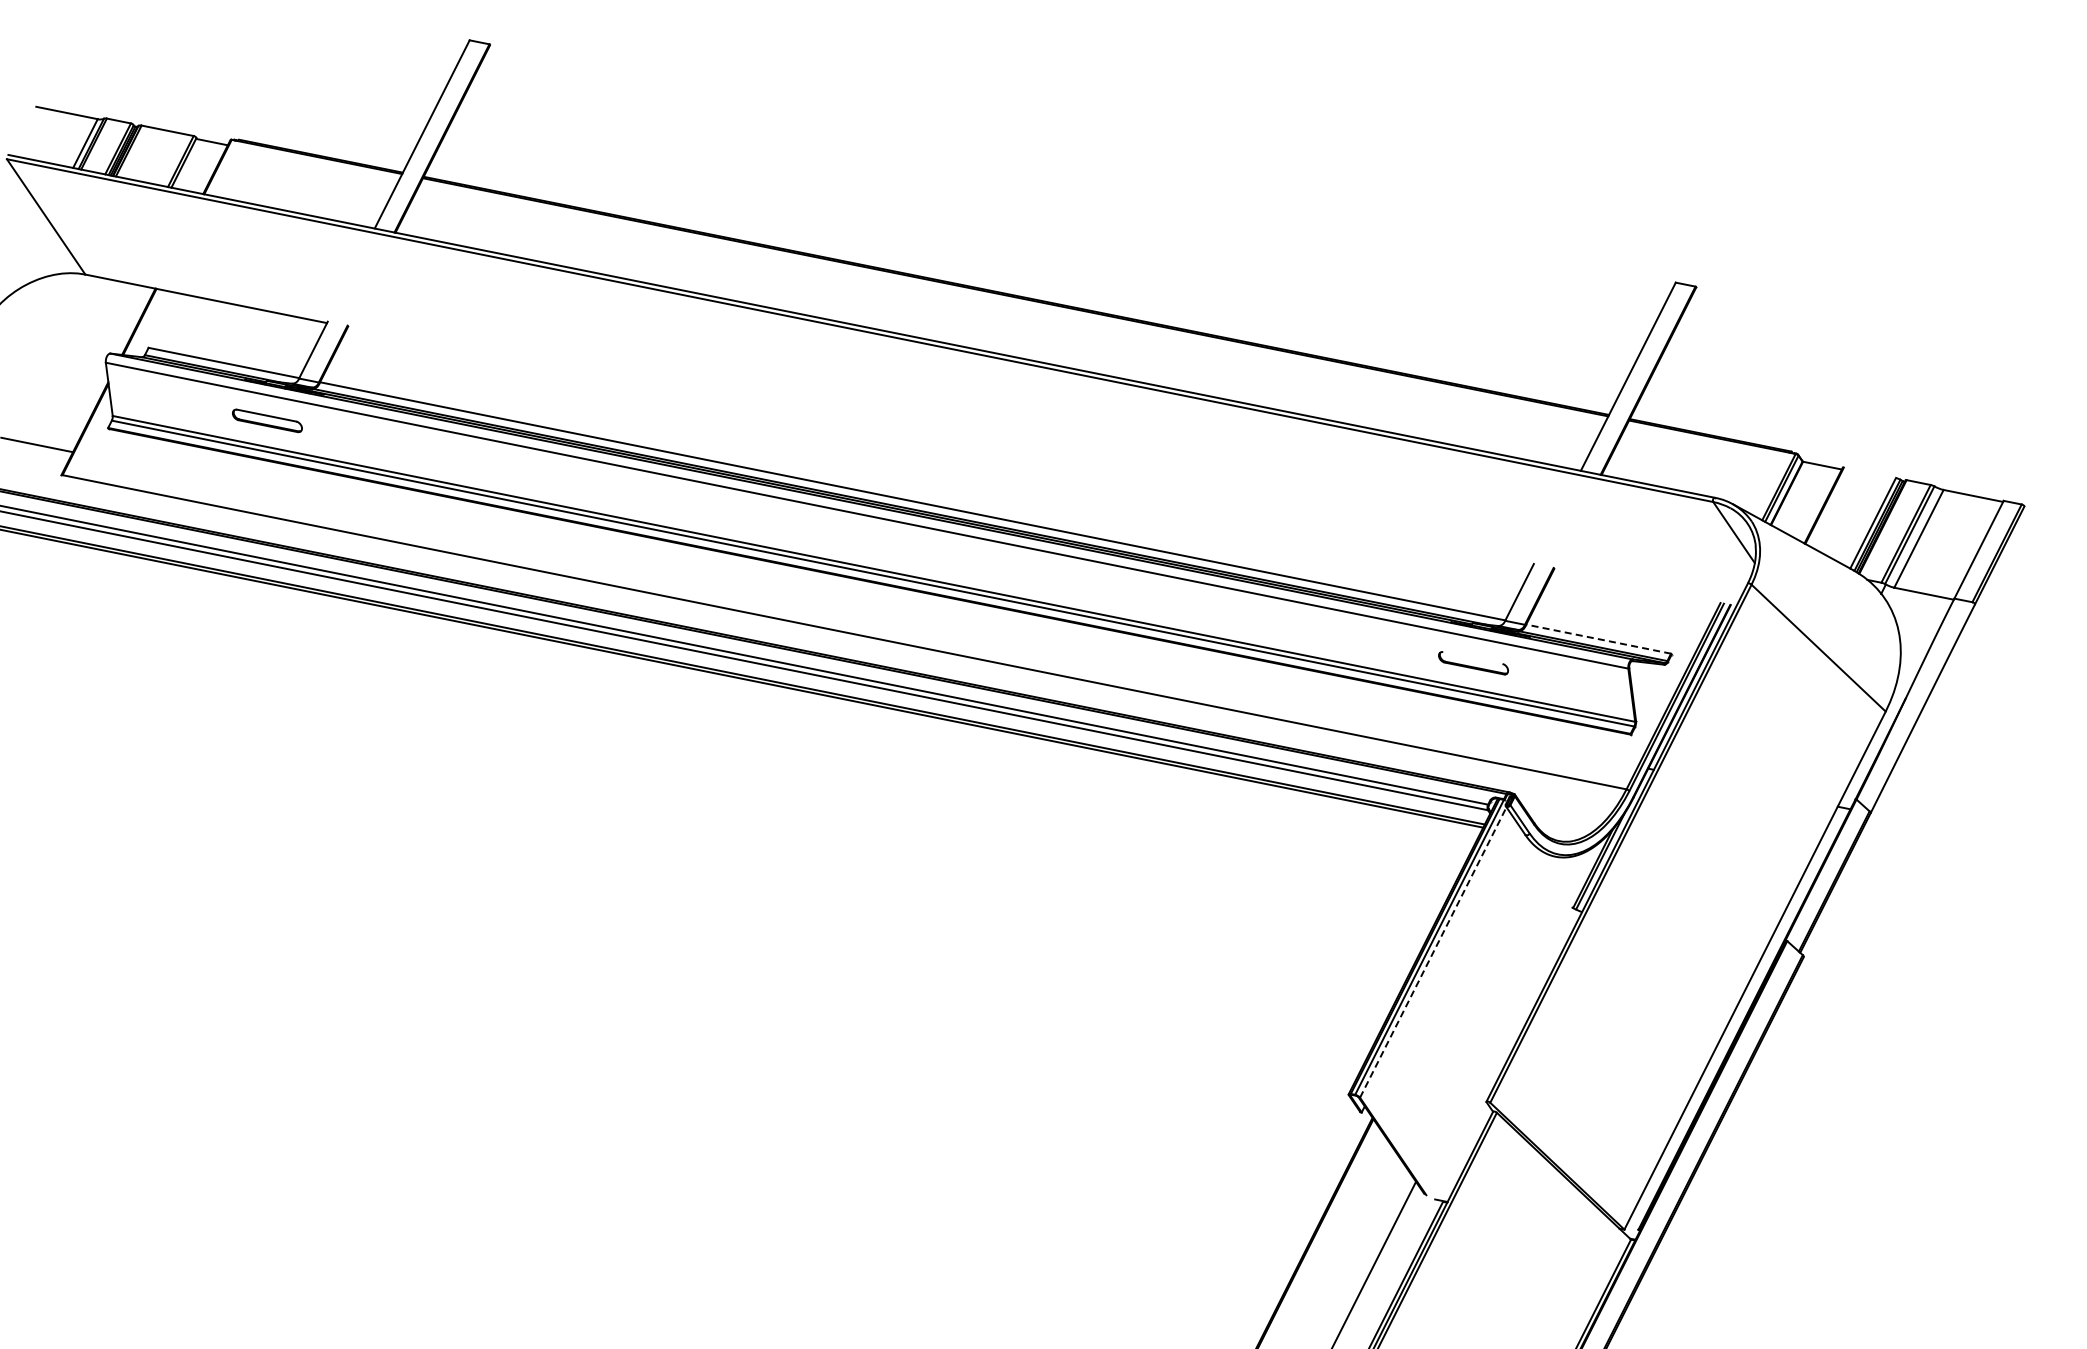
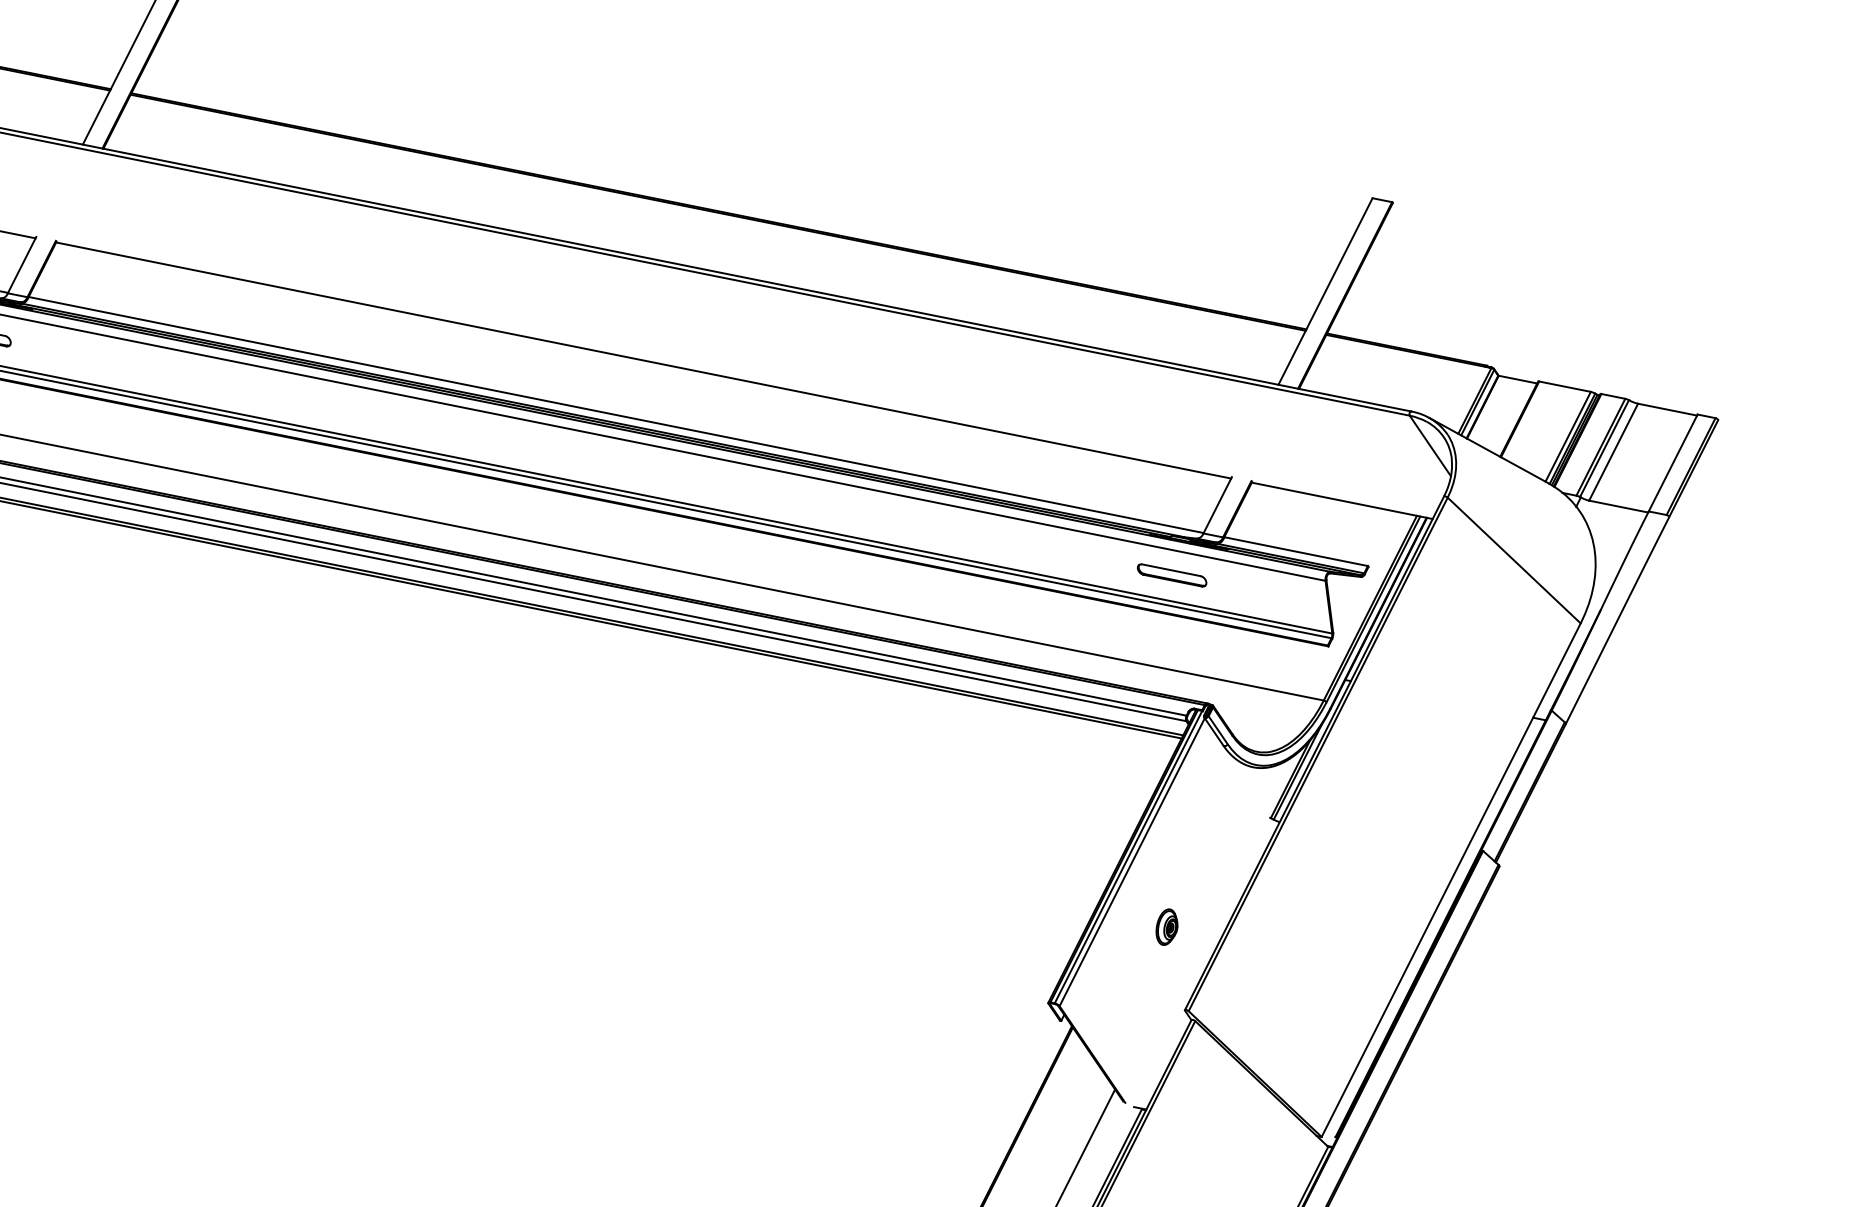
line: (940, 446) -> (643, 360), added
line: (1869, 472) -> (1564, 386), added
line: (1644, 587) -> (1341, 500), added
line: (1598, 639) -> (1295, 551), dashed -> solid
line: (1472, 657) -> (1171, 569), added
line: (1433, 952) -> (1132, 862), dashed -> solid
part: (1467, 1017) -> (1166, 926), added

